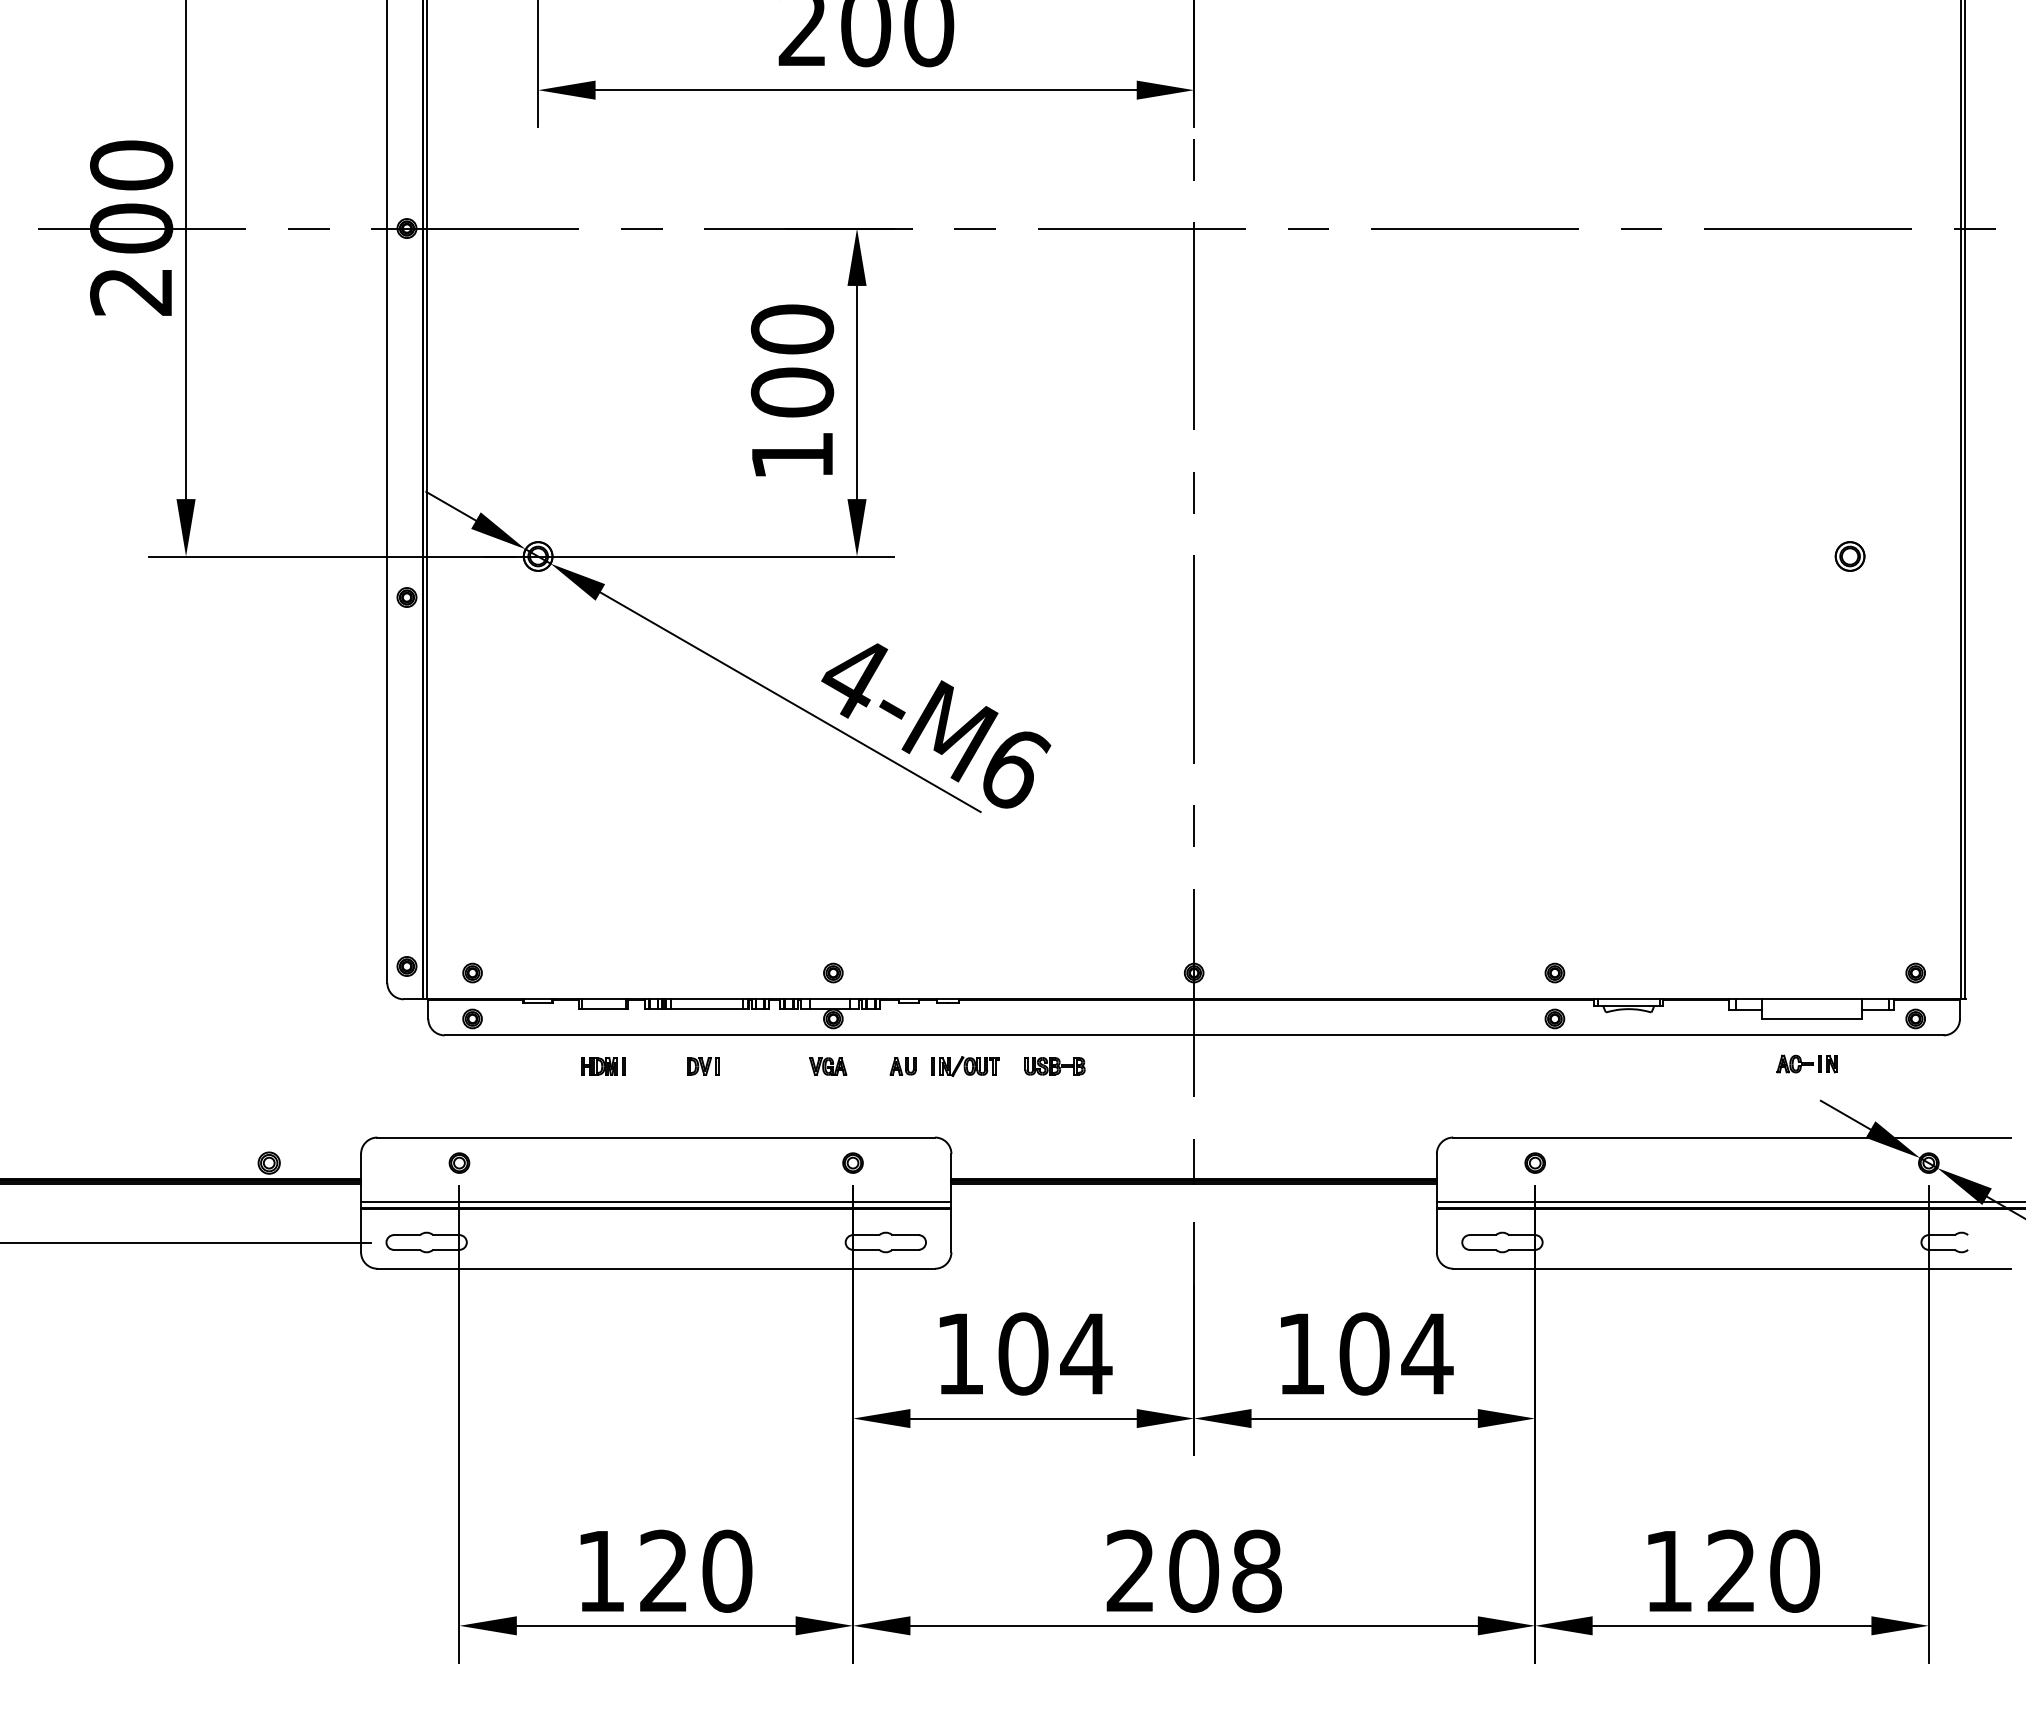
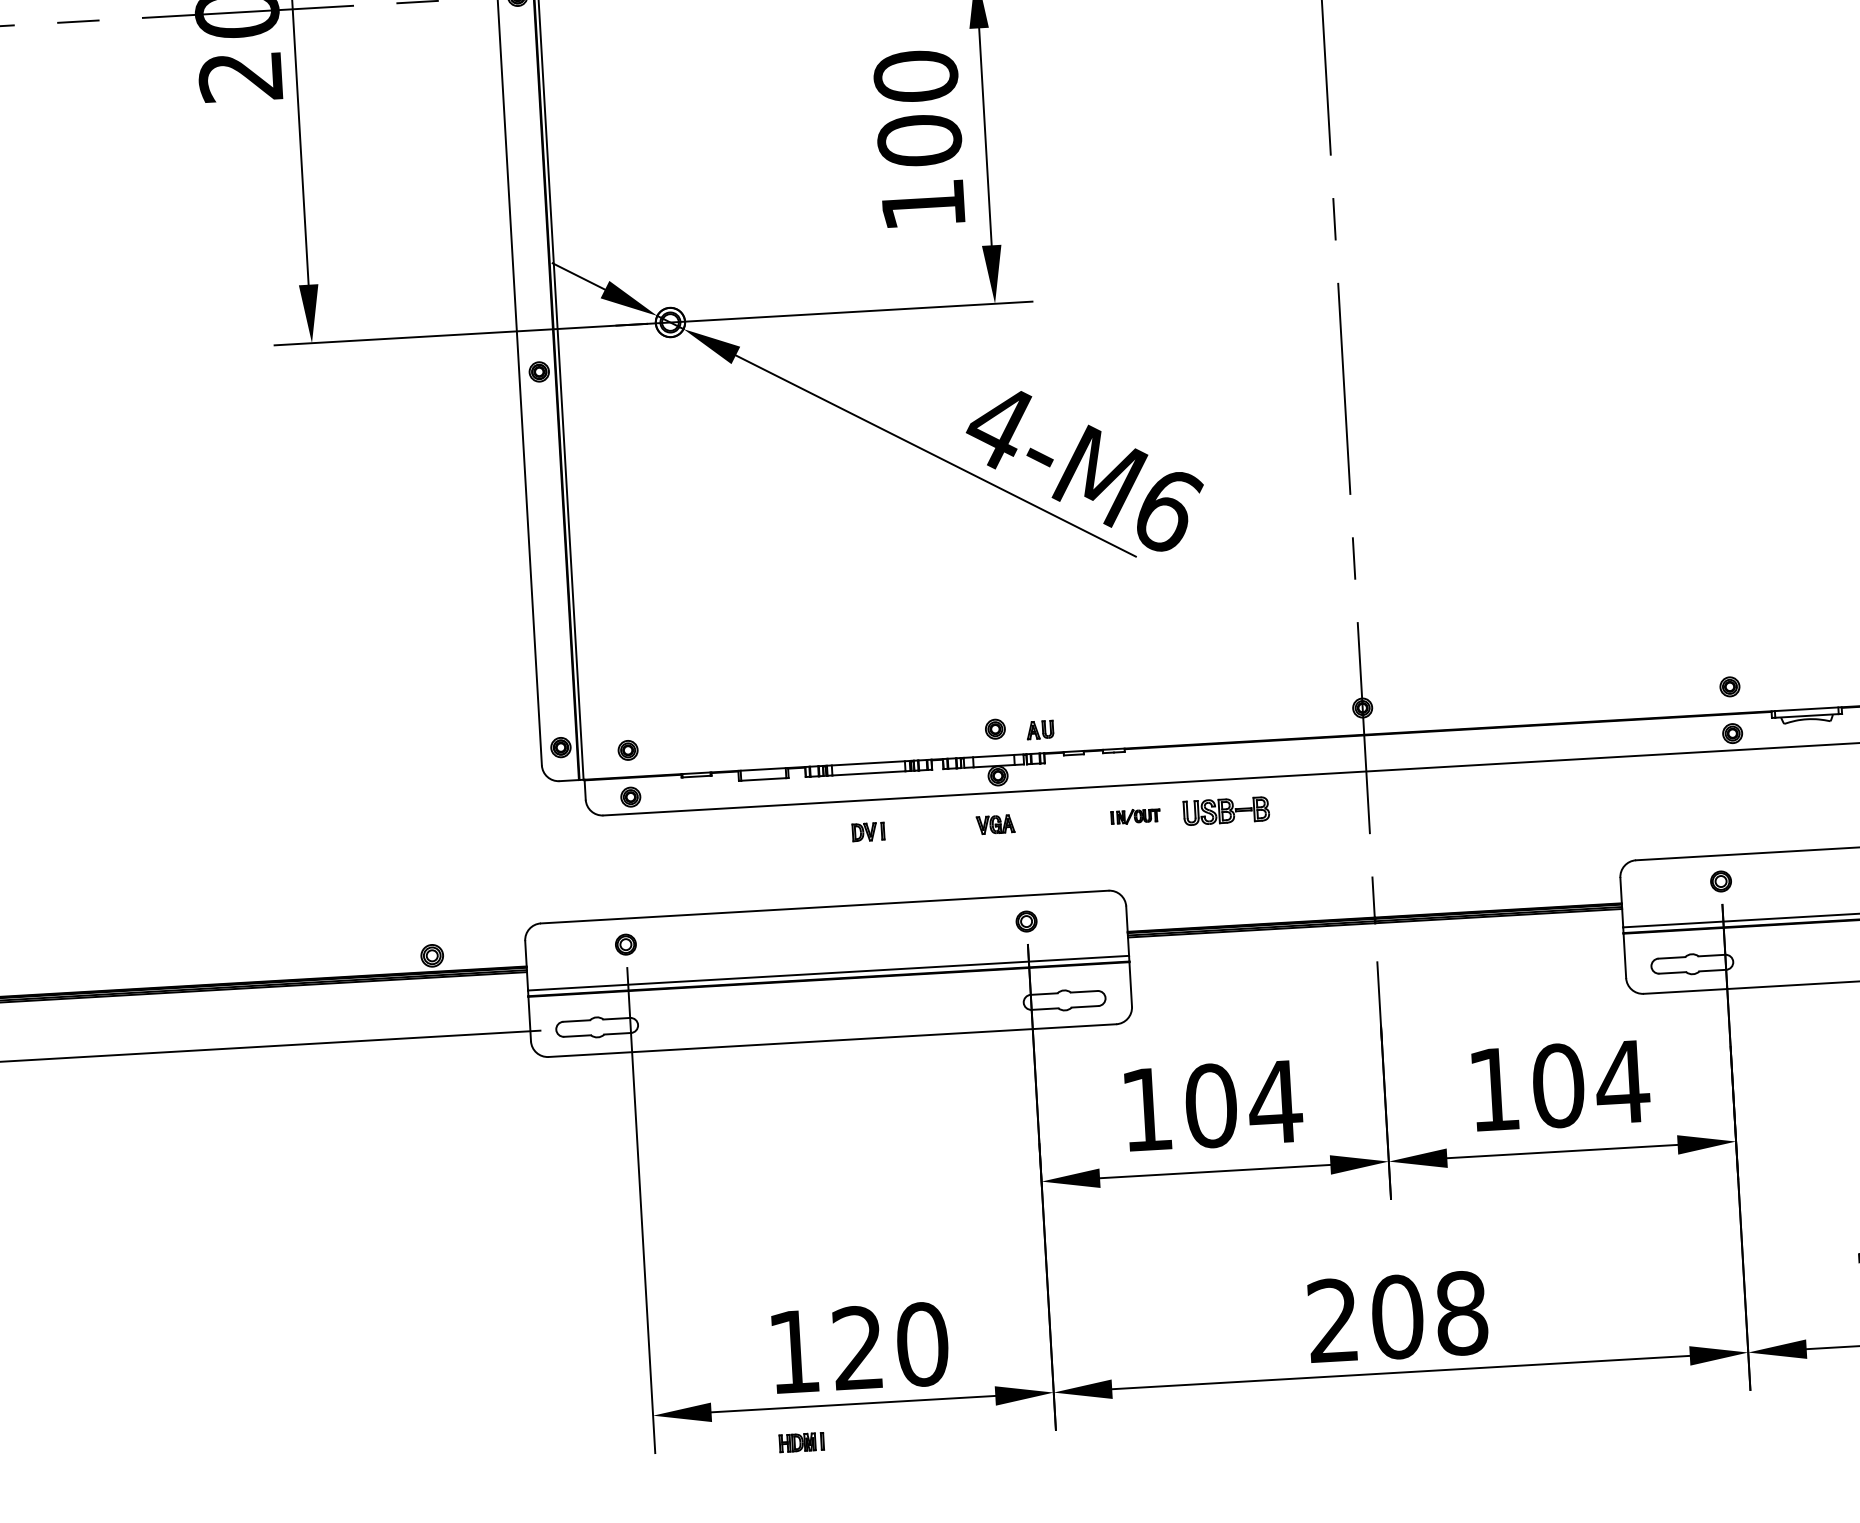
part: (603, 1066) -> (801, 1442), moved
part: (902, 1066) -> (1039, 730), moved
part: (965, 1066) -> (1135, 816), size x0.7
part: (1054, 1066) -> (1226, 811), size x1.4

